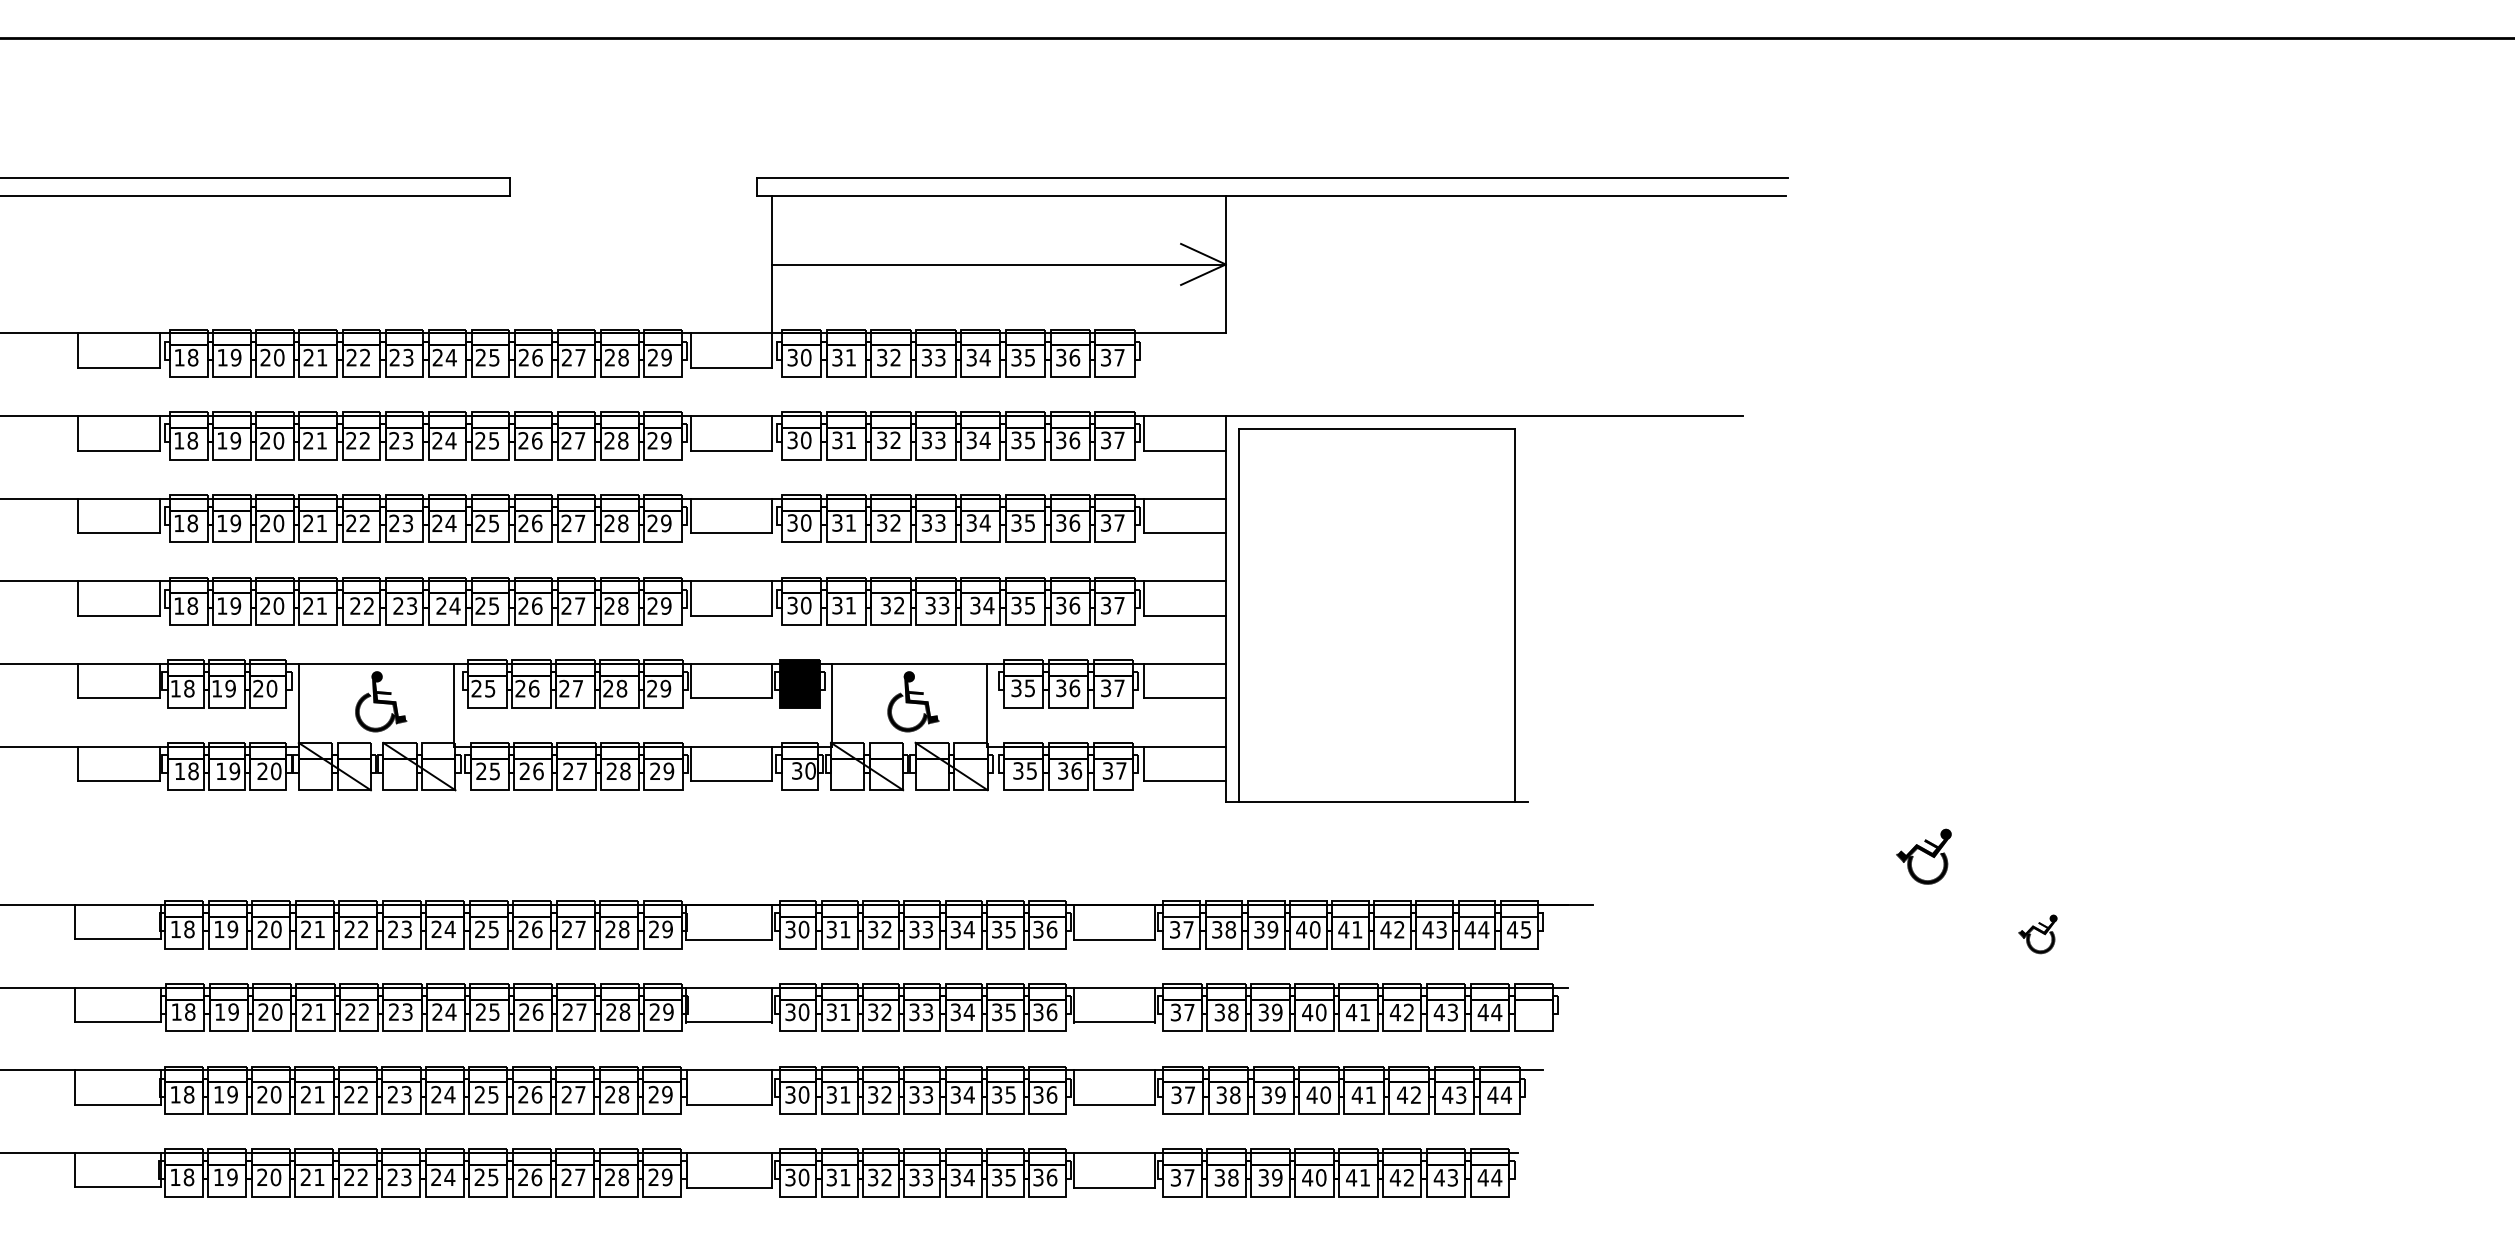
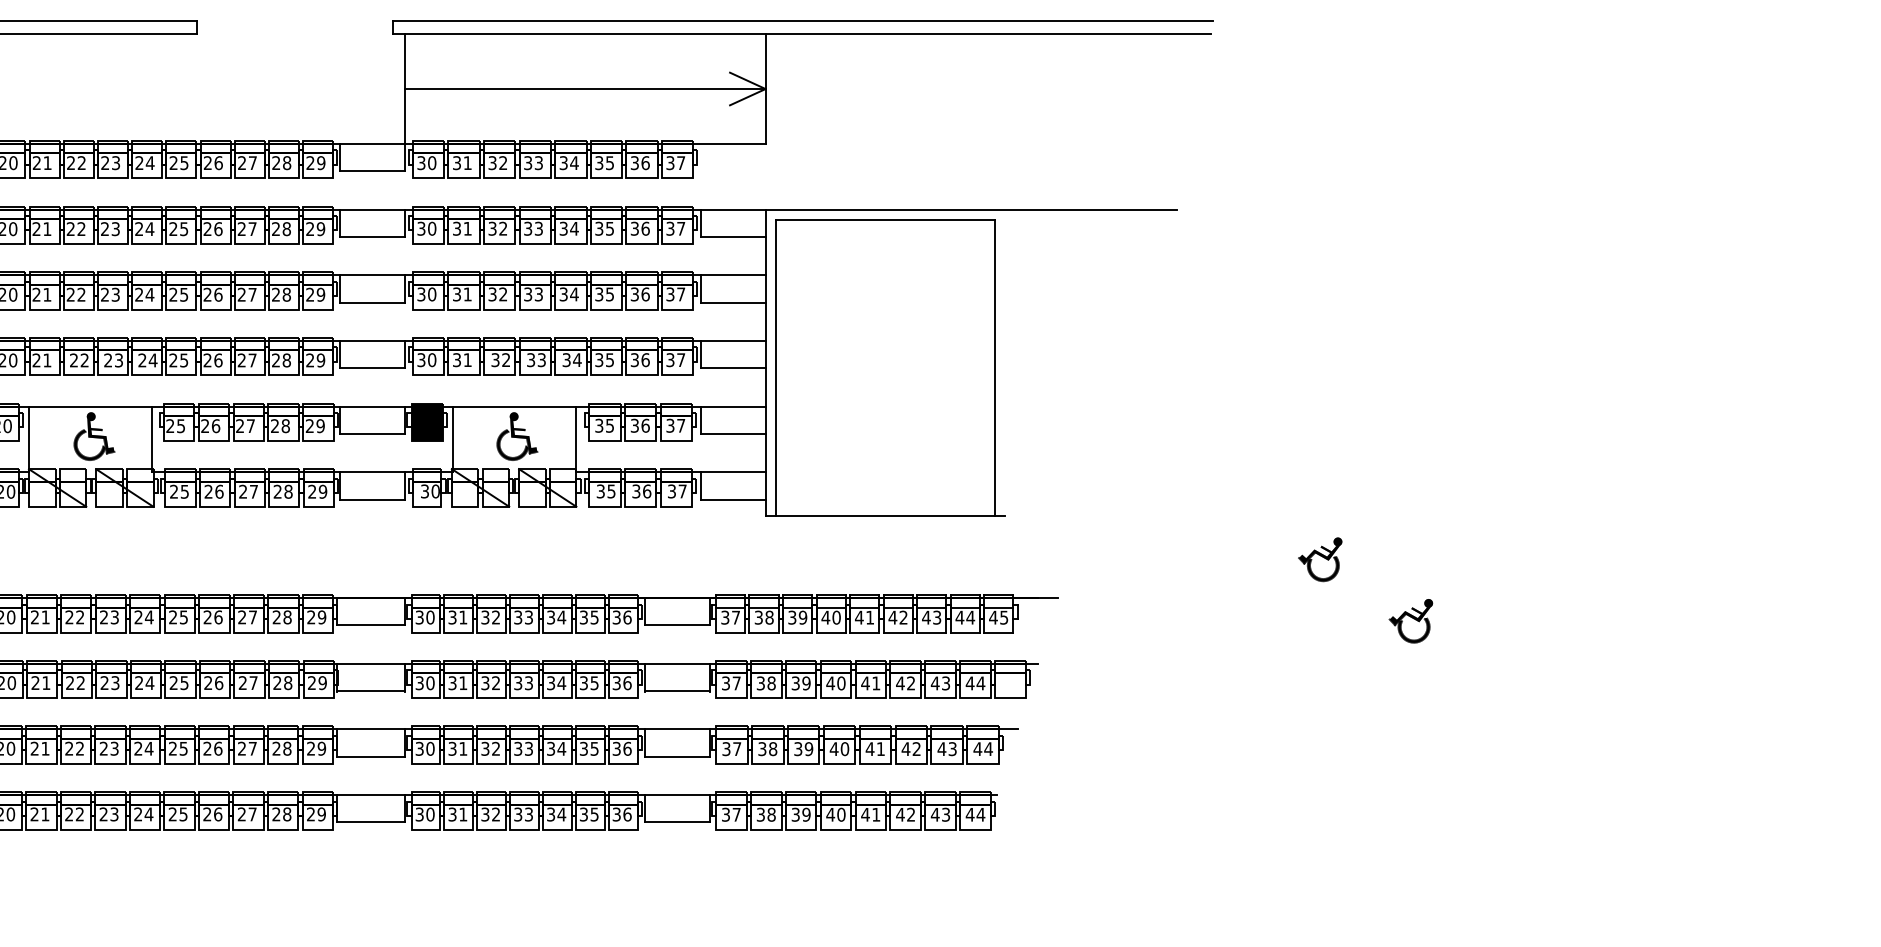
part: (2037, 934) -> (1410, 621), size x1.43

